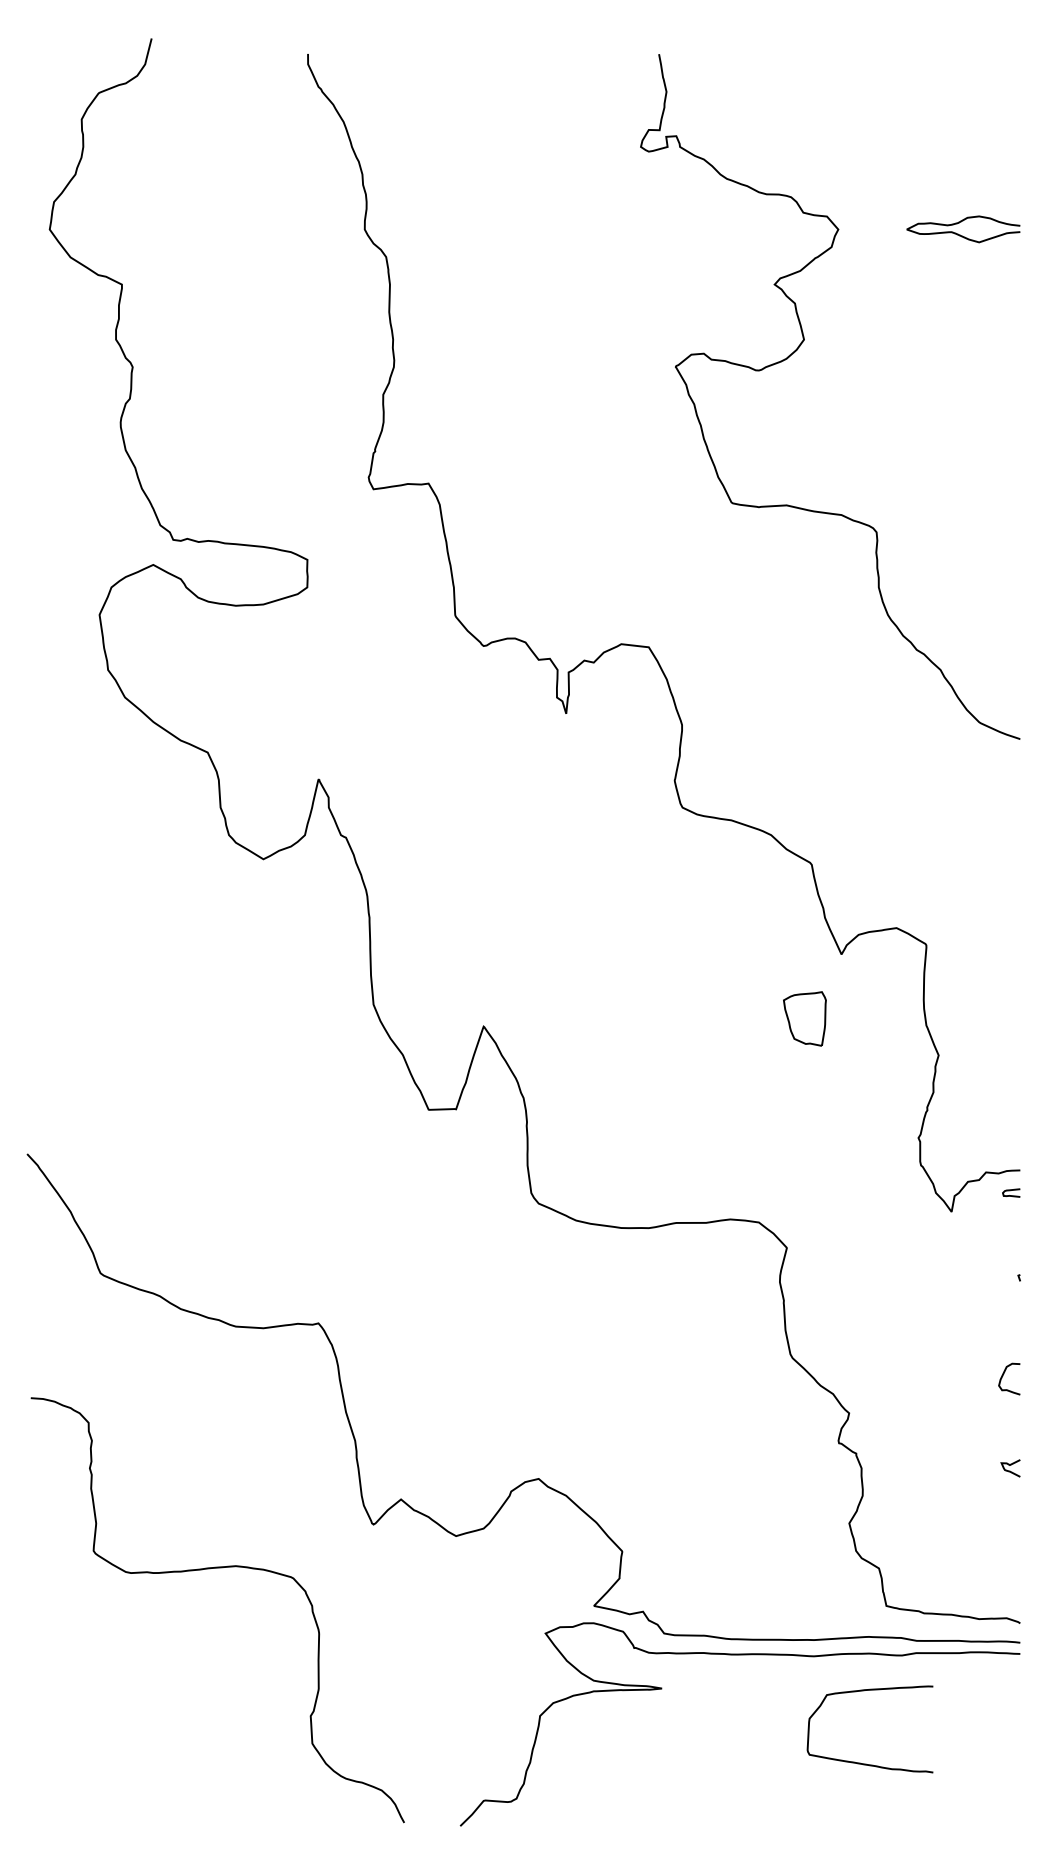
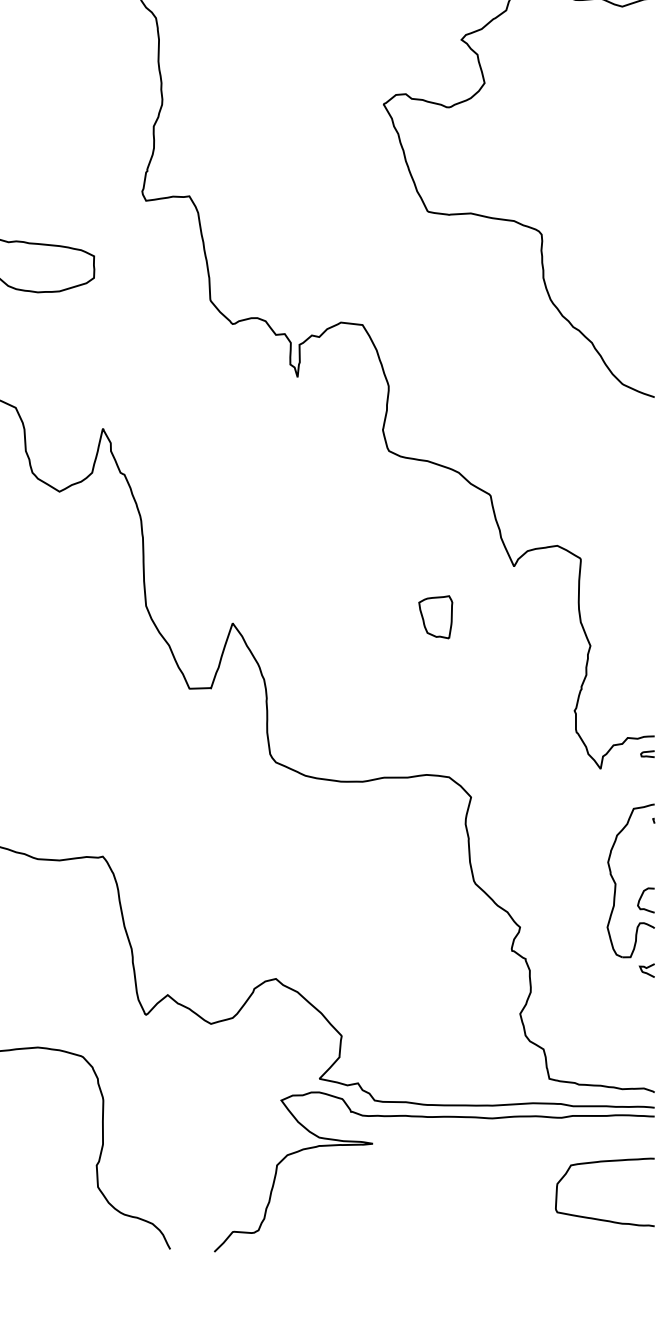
part: (804, 1018) -> (435, 616), moved
part: (971, 1357) -> (616, 883), added
curve: (866, 1763) -> (602, 1219), moved

